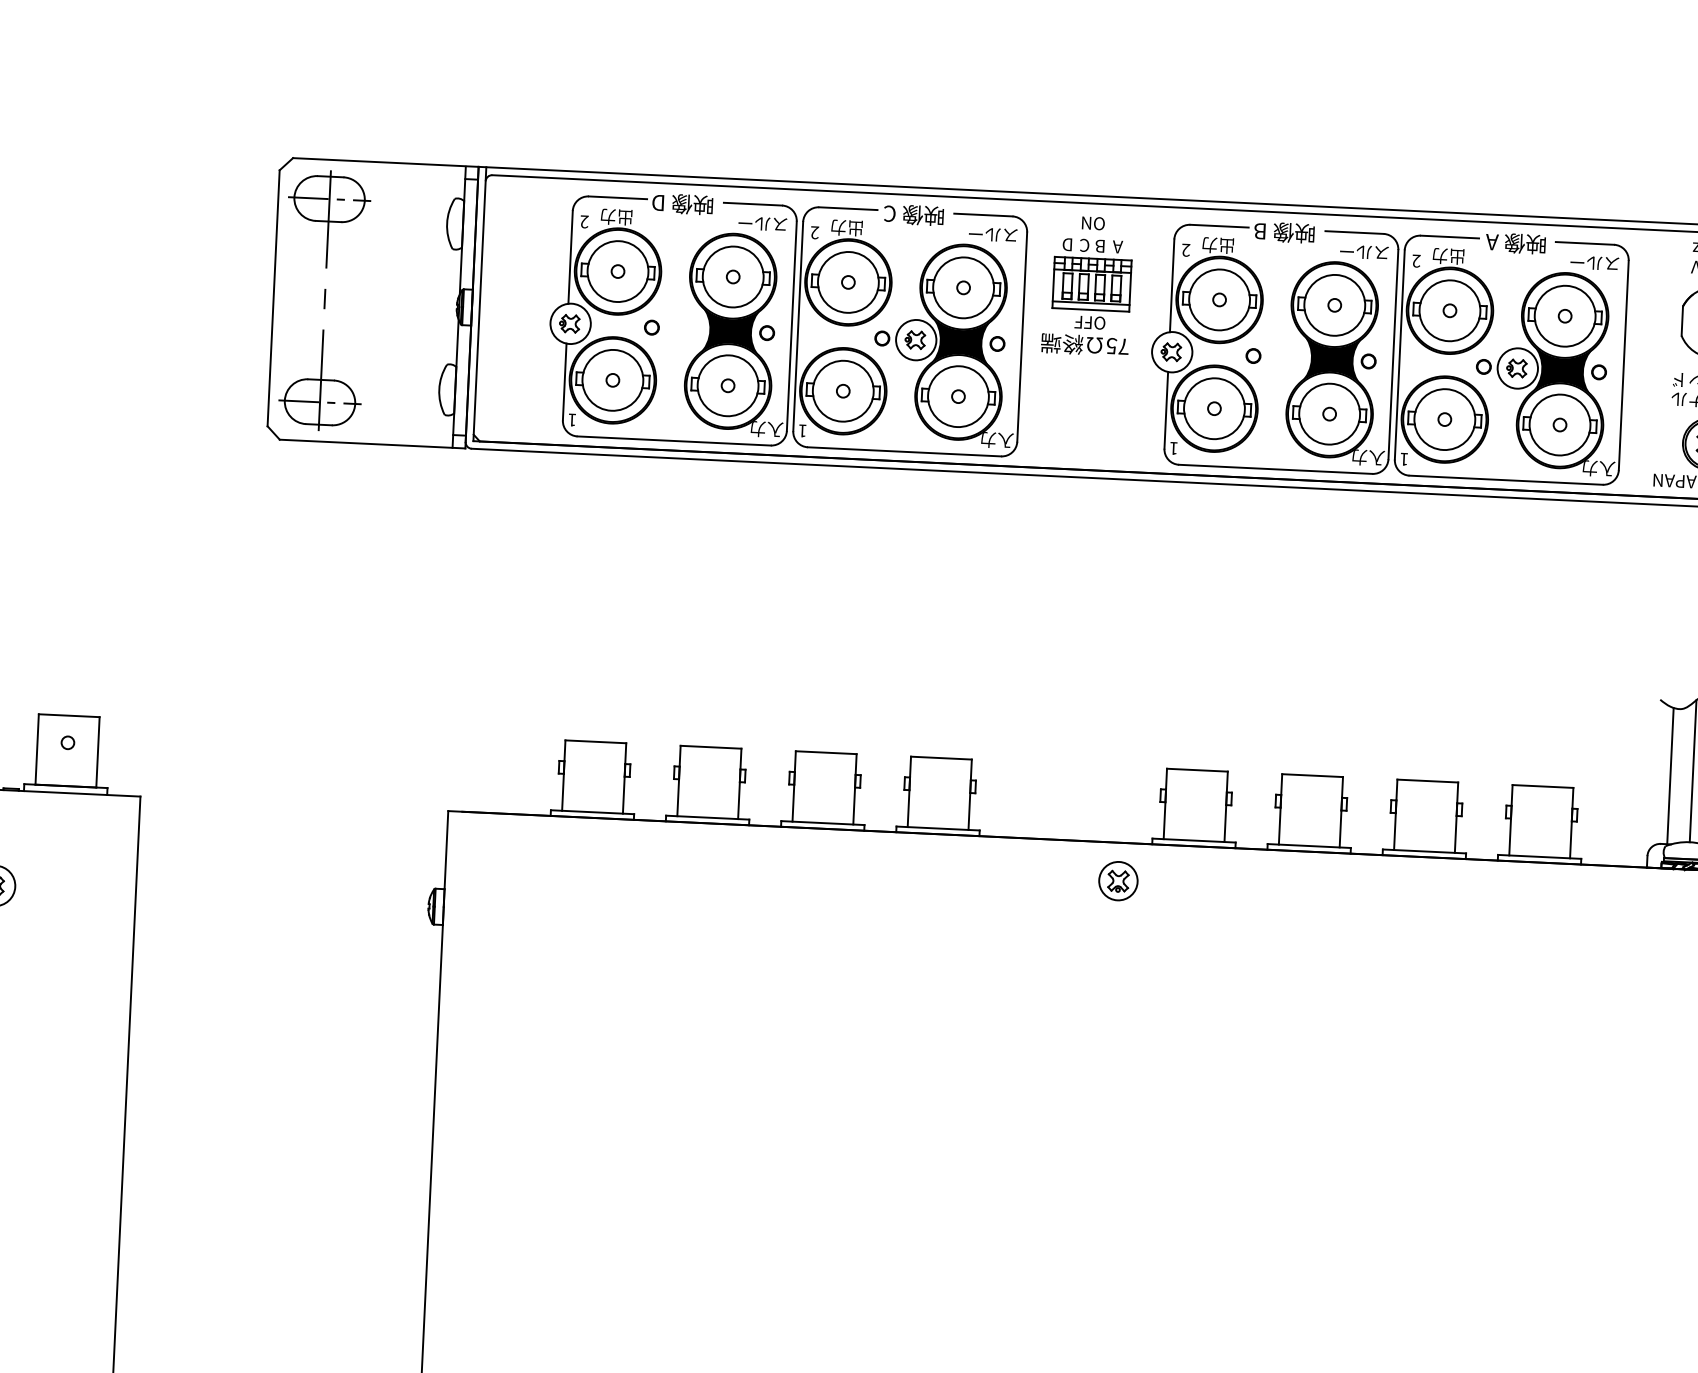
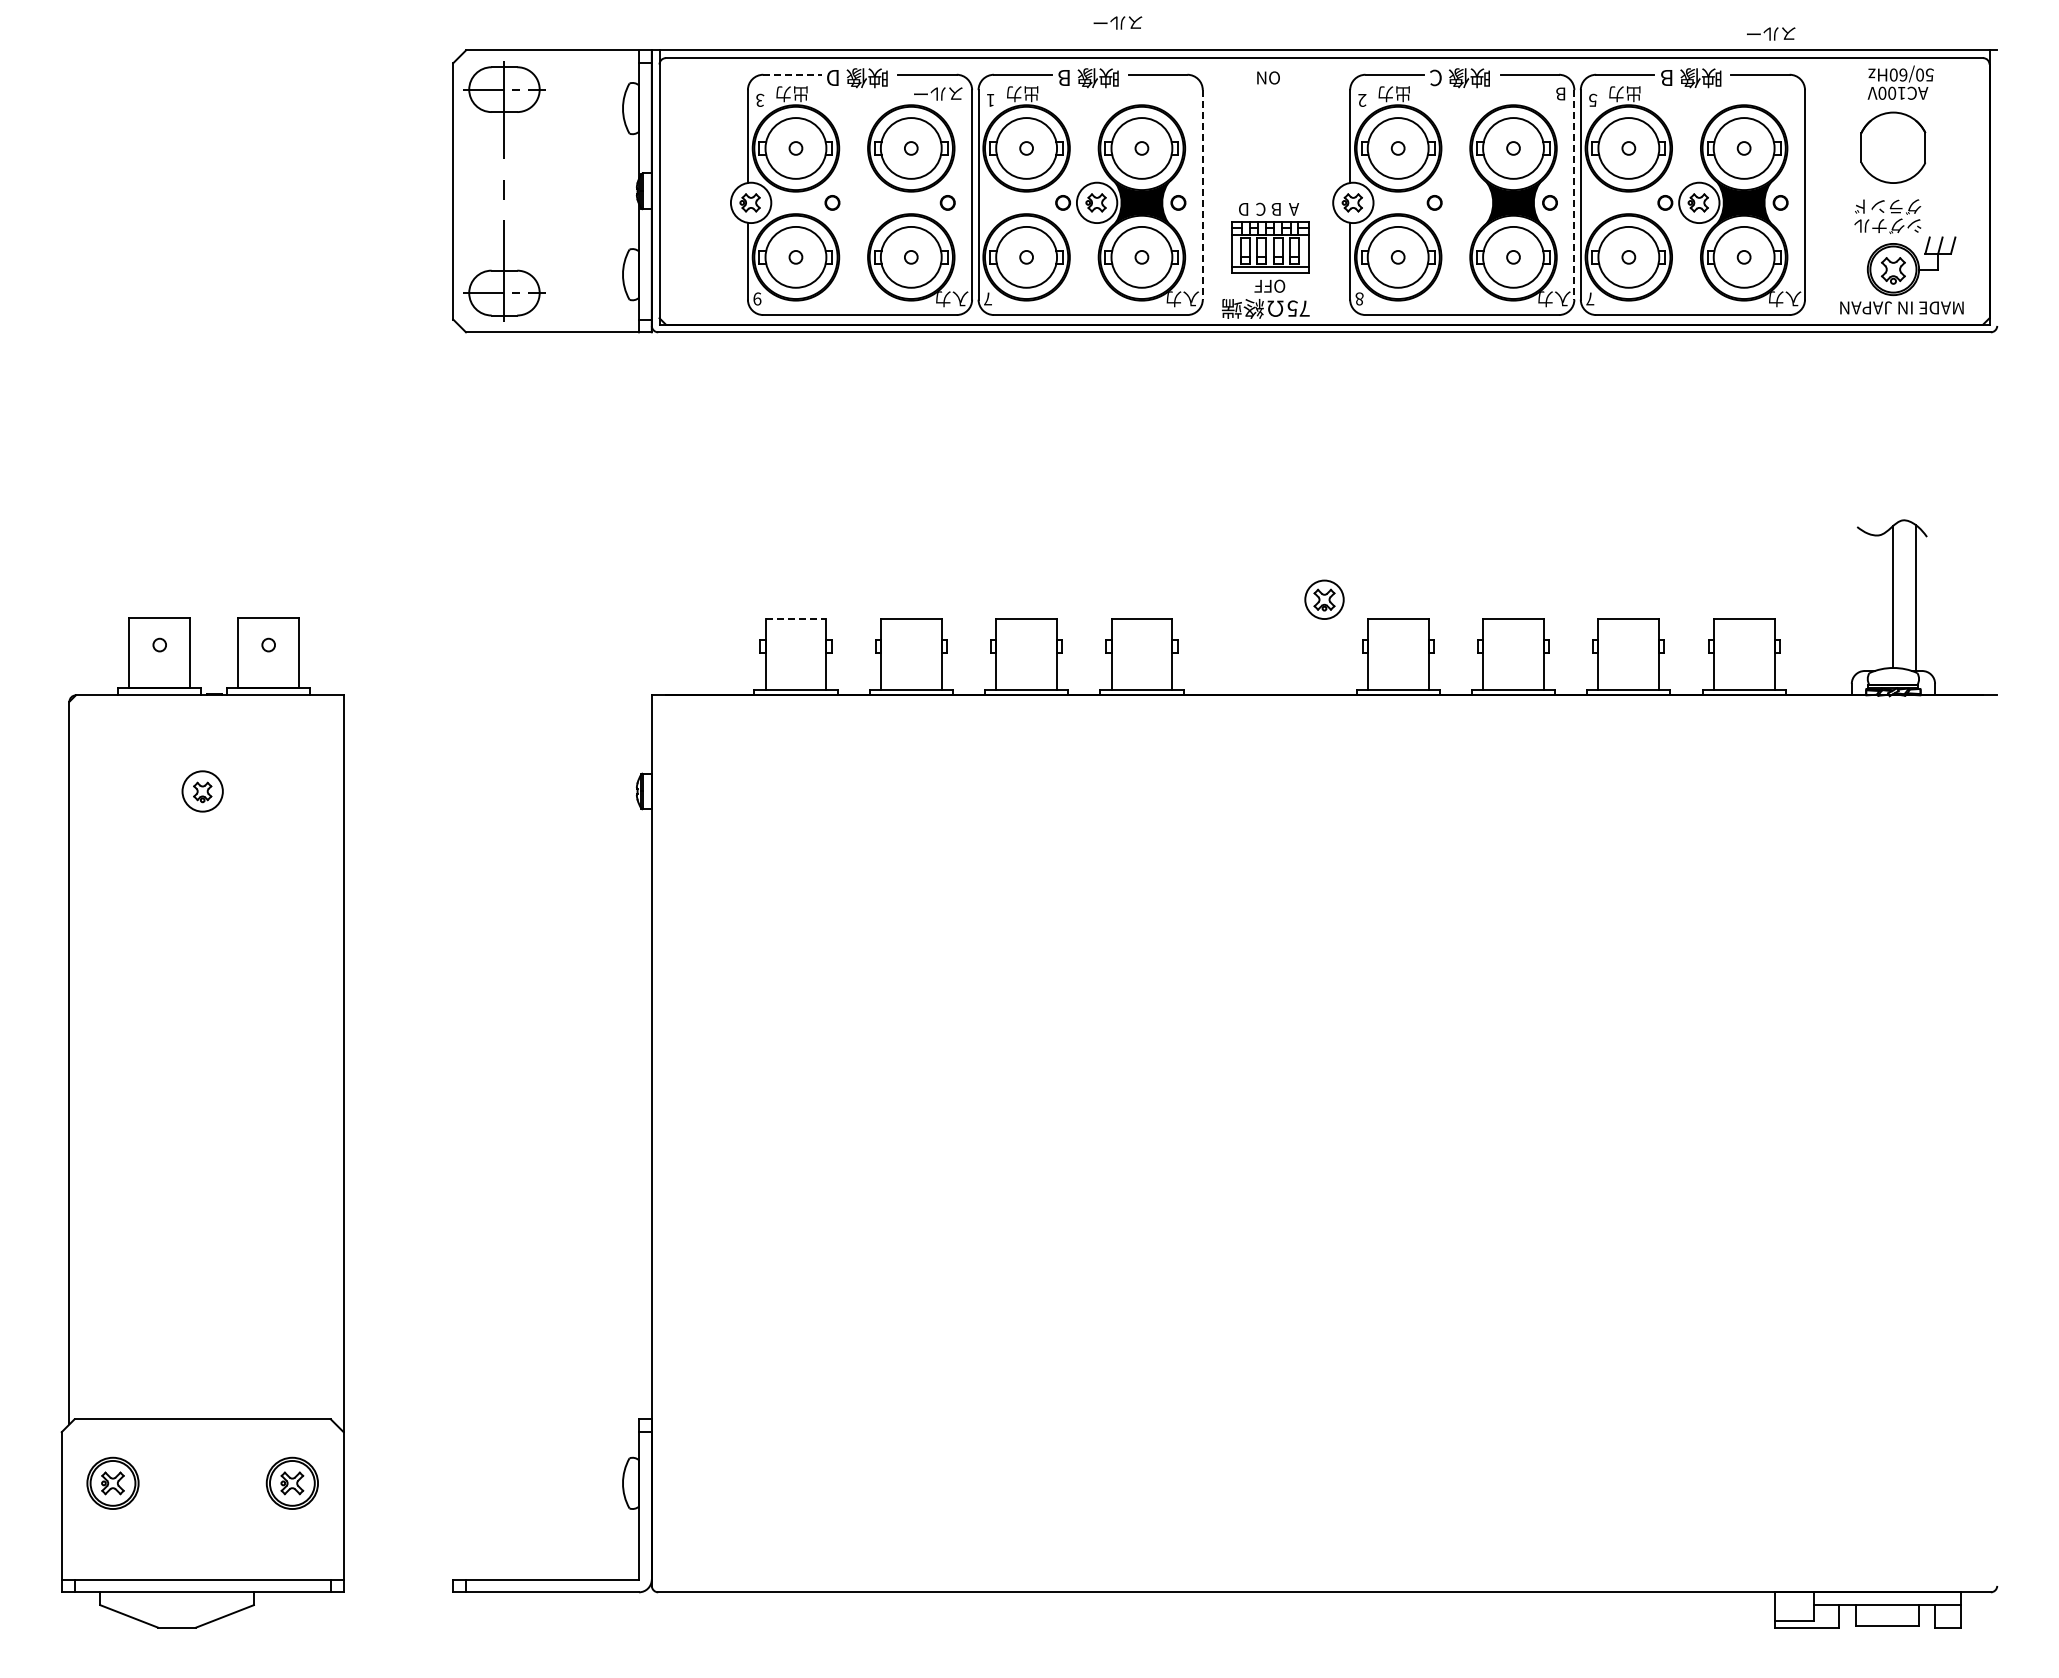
line: (618, 197) -> (792, 74), solid -> dashed
text: (889, 213) -> (1064, 77), 映像 C -> 映像 B
text: (584, 221) -> (760, 99), 2 -> 3
text: (1260, 230) -> (1435, 77), 映像 B -> 映像 C
text: (814, 232) -> (990, 100), 2 -> 1
text: (992, 234) -> (1117, 22), moved
text: (1491, 241) -> (1667, 77), 映像 A -> 映像 B
text: (1364, 251) -> (1540, 93), スルー -> B
text: (1416, 260) -> (1593, 99), 2 -> 5
text: (1595, 262) -> (1771, 33), moved
part: (1086, 296) -> (1265, 260), moved
fill: (730, 331) -> (911, 202), removed
line: (1021, 336) -> (1202, 194), solid -> dashed
line: (1393, 354) -> (1574, 194), solid -> dashed
text: (572, 419) -> (757, 298), 1 -> 9
text: (802, 430) -> (987, 298), 1 -> 7
text: (1173, 447) -> (1359, 298), 1 -> 8
text: (1404, 458) -> (1590, 298), 1 -> 7
line: (596, 742) -> (796, 619), solid -> dashed
line: (1669, 775) -> (1870, 602), removed
part: (1118, 880) -> (1324, 599), moved

